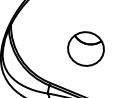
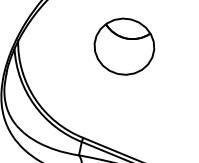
part: (85, 48) -> (123, 45), moved

